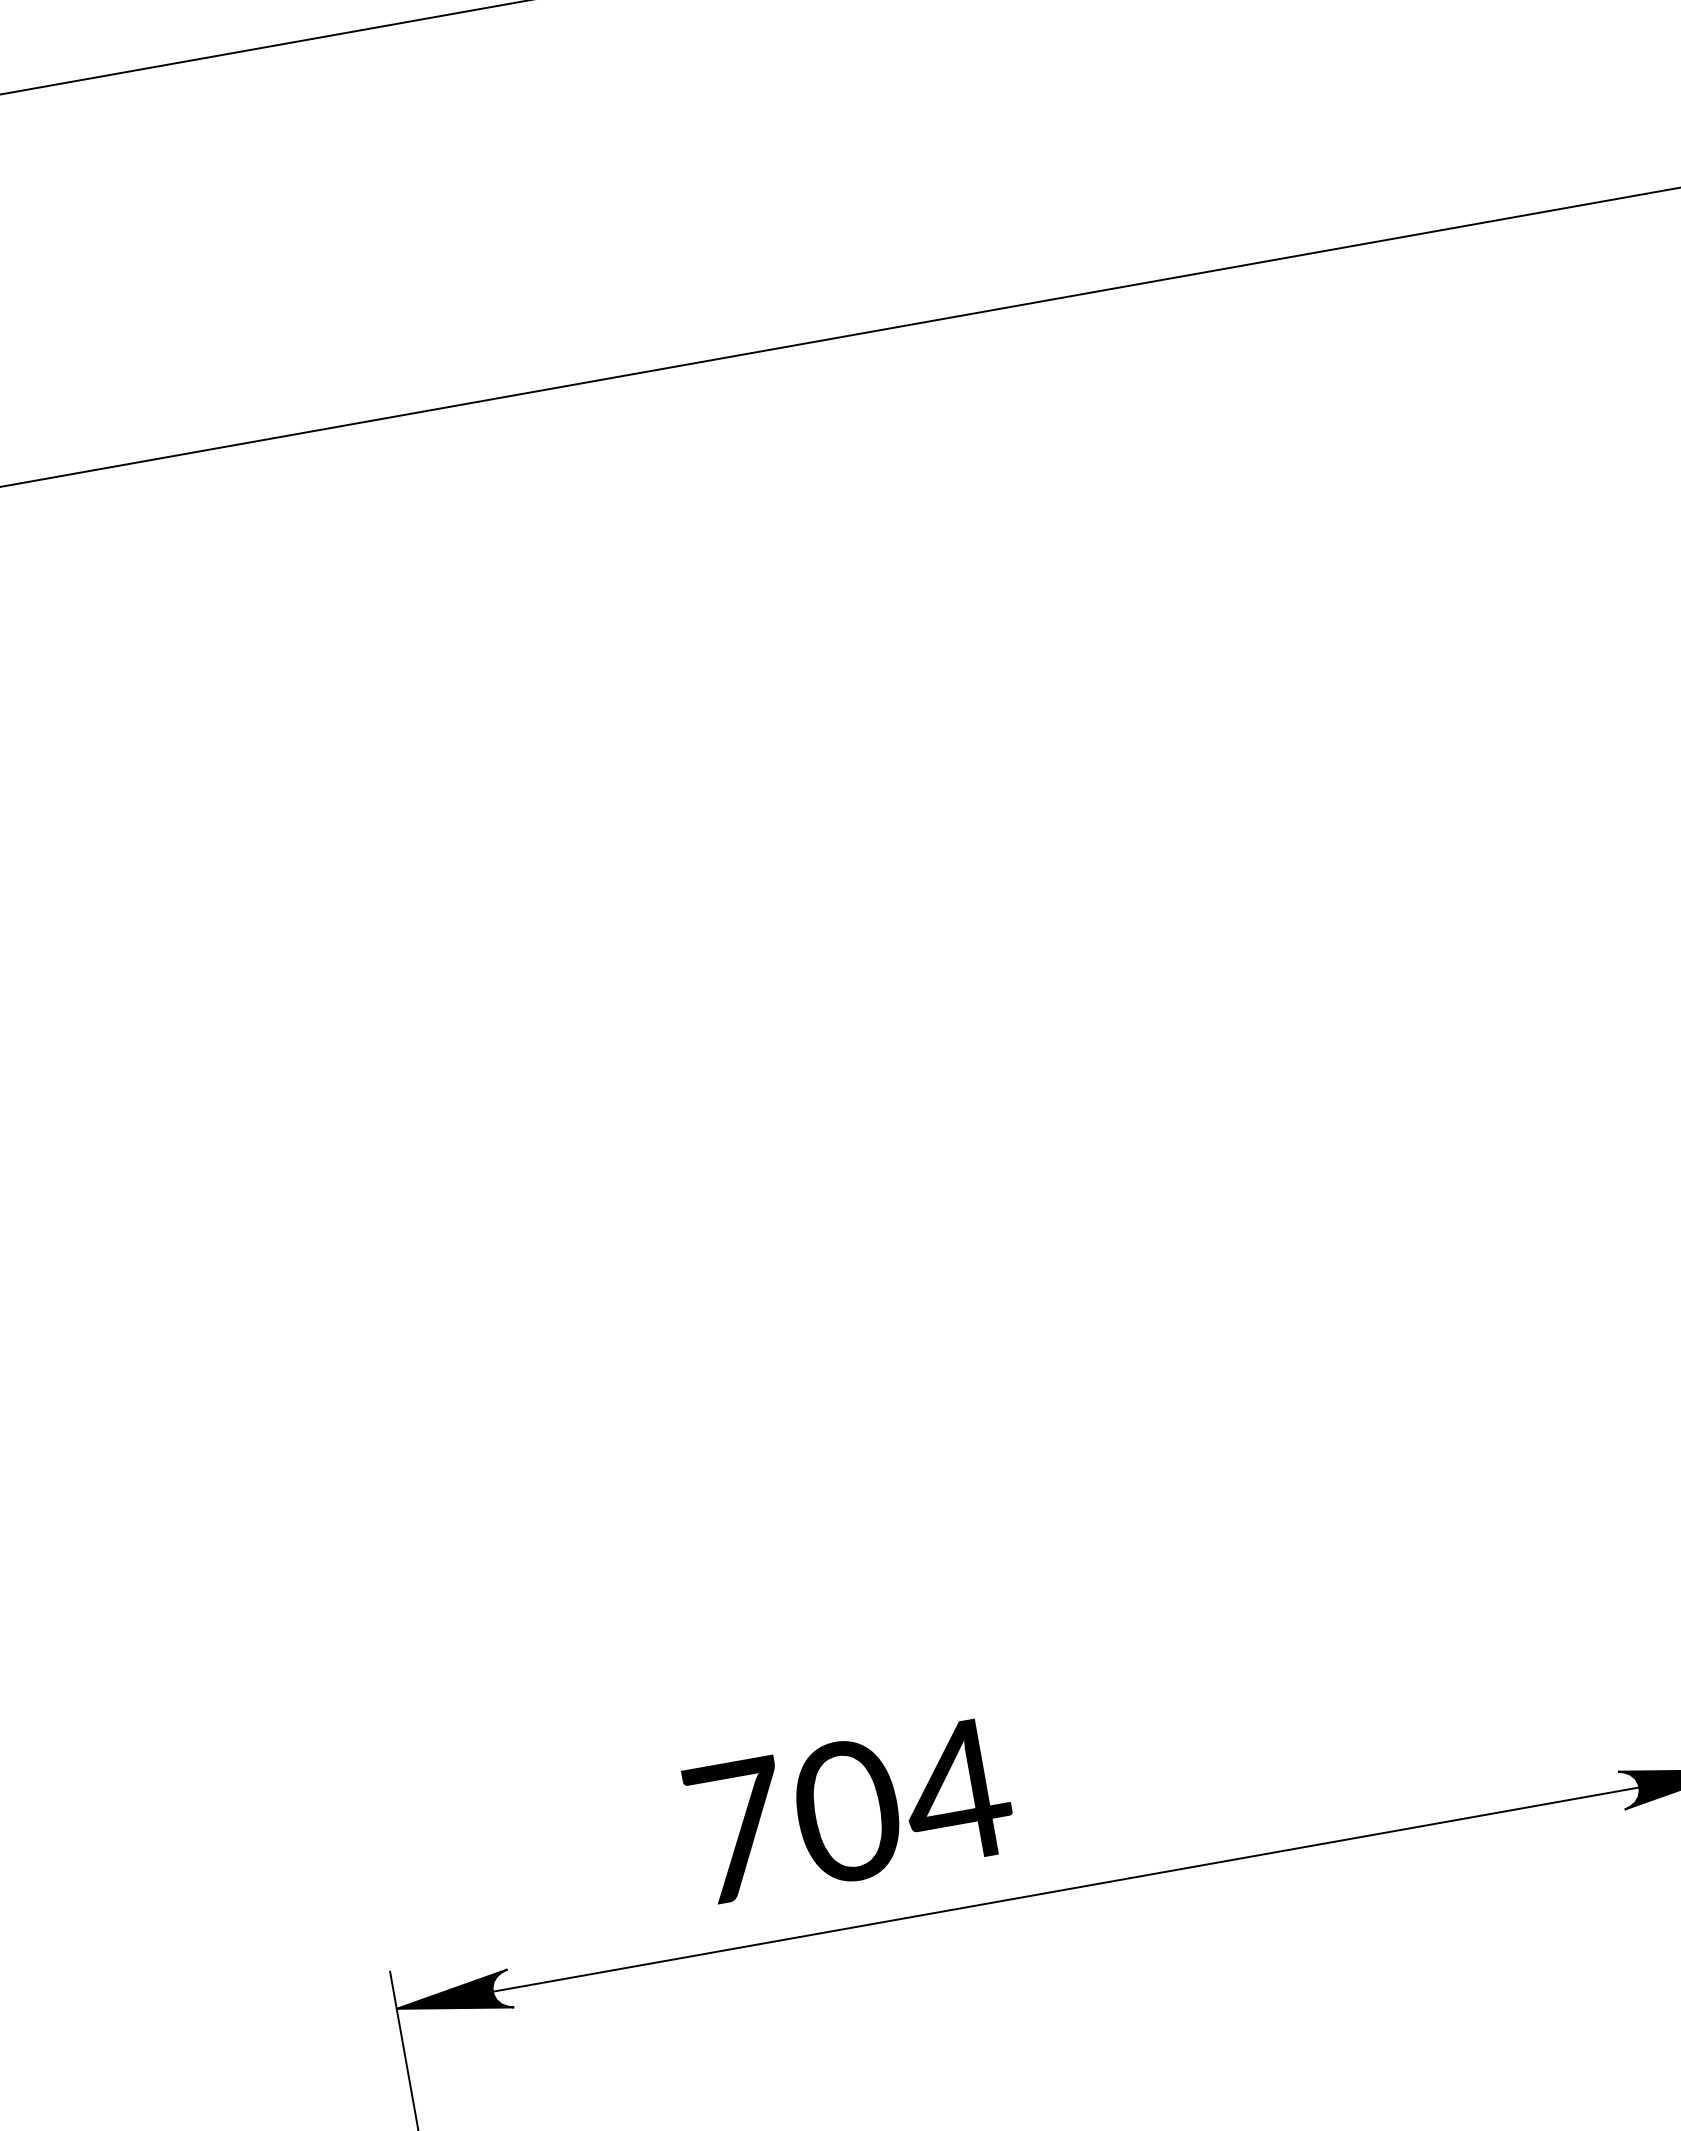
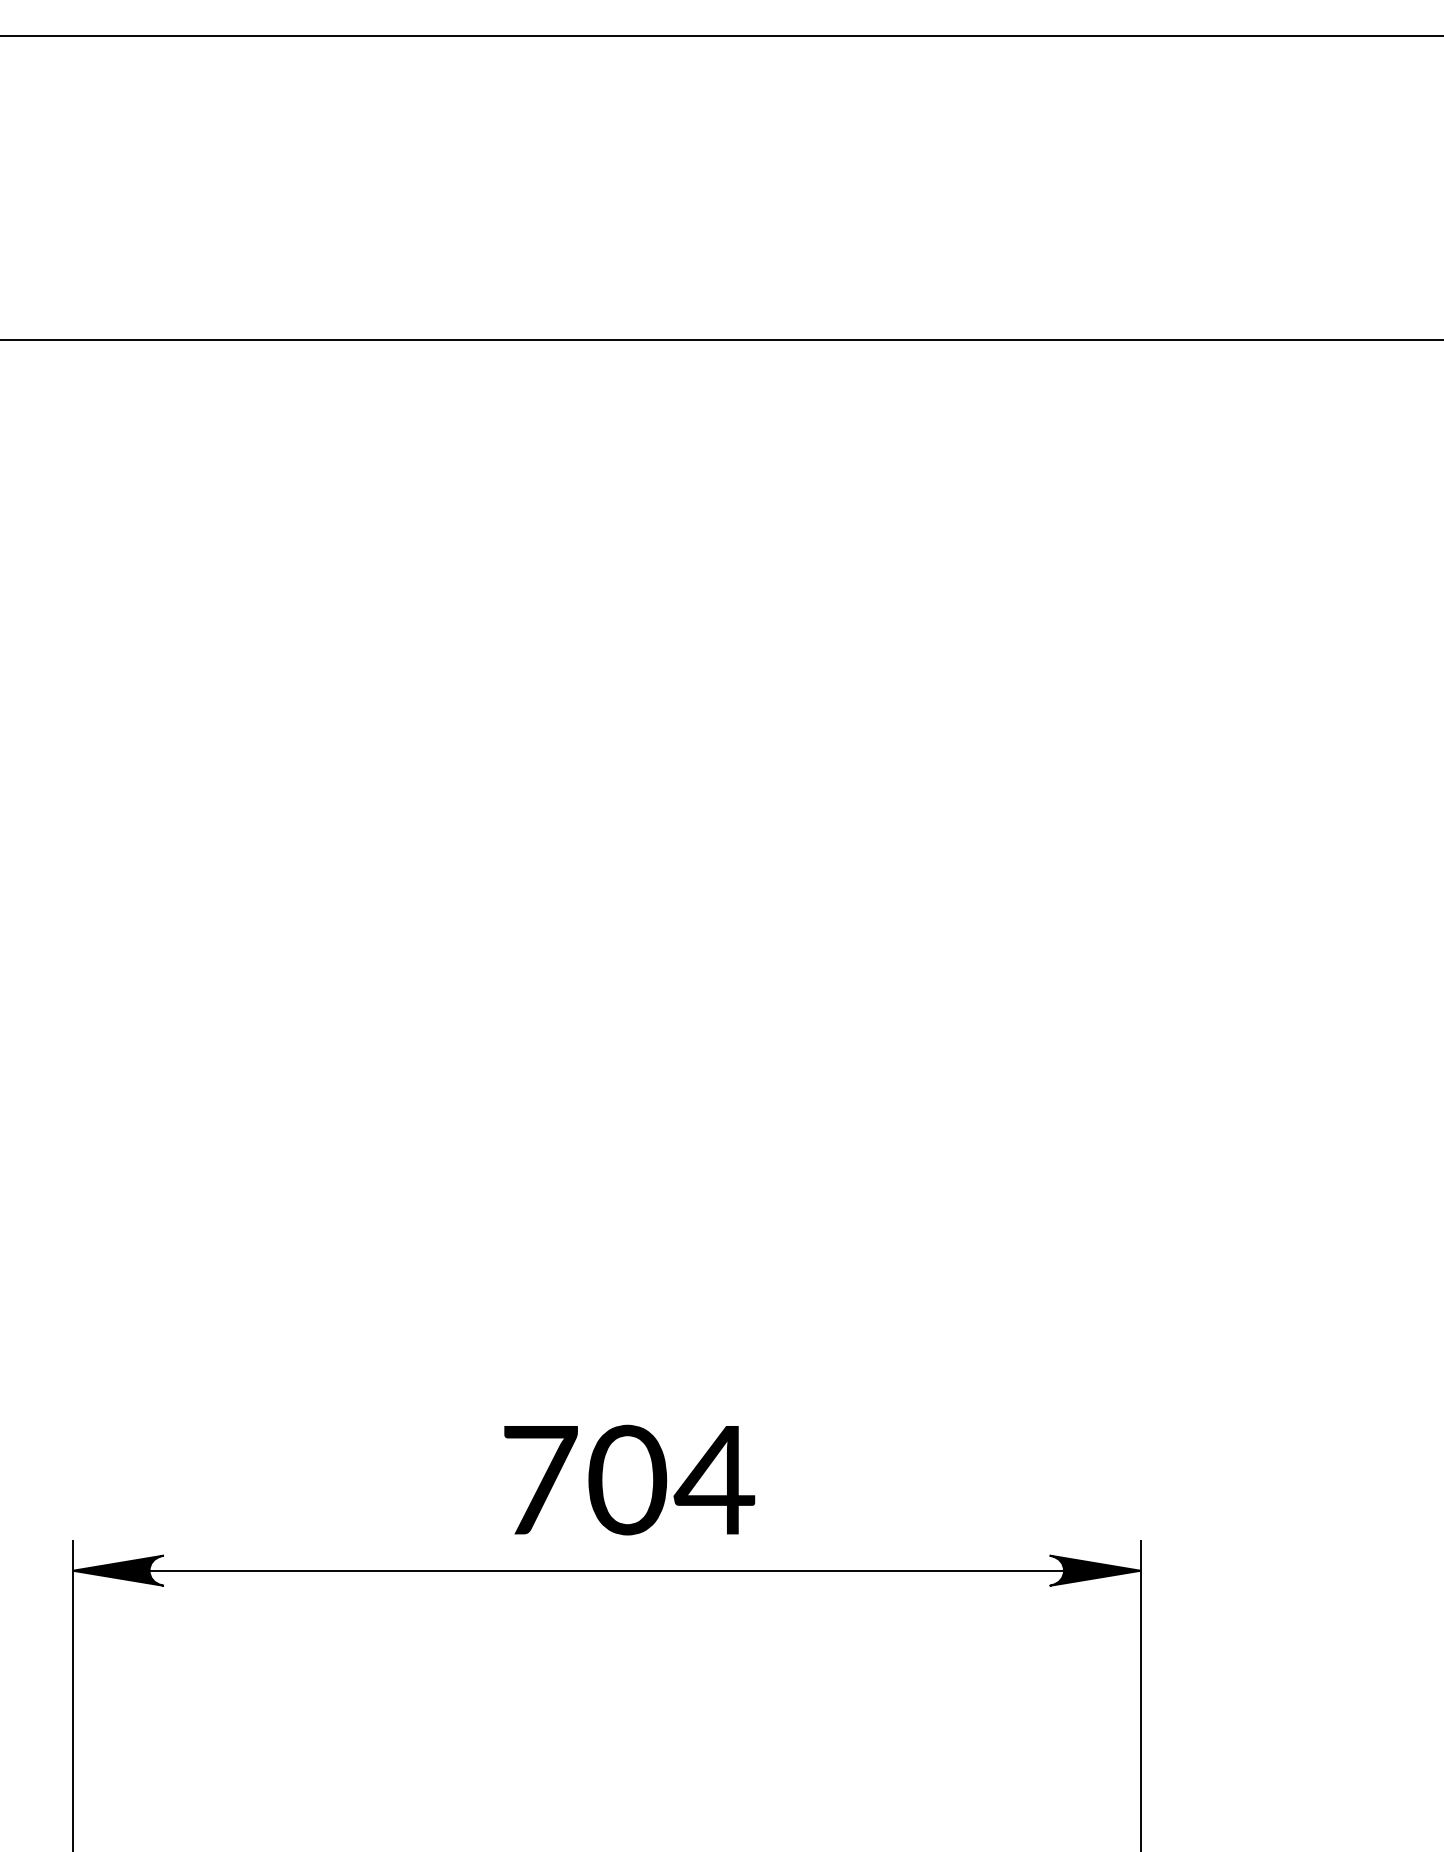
text: (849, 1810) -> (629, 1479), moved

